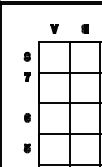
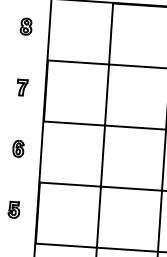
part: (27, 76) -> (22, 86), moved

